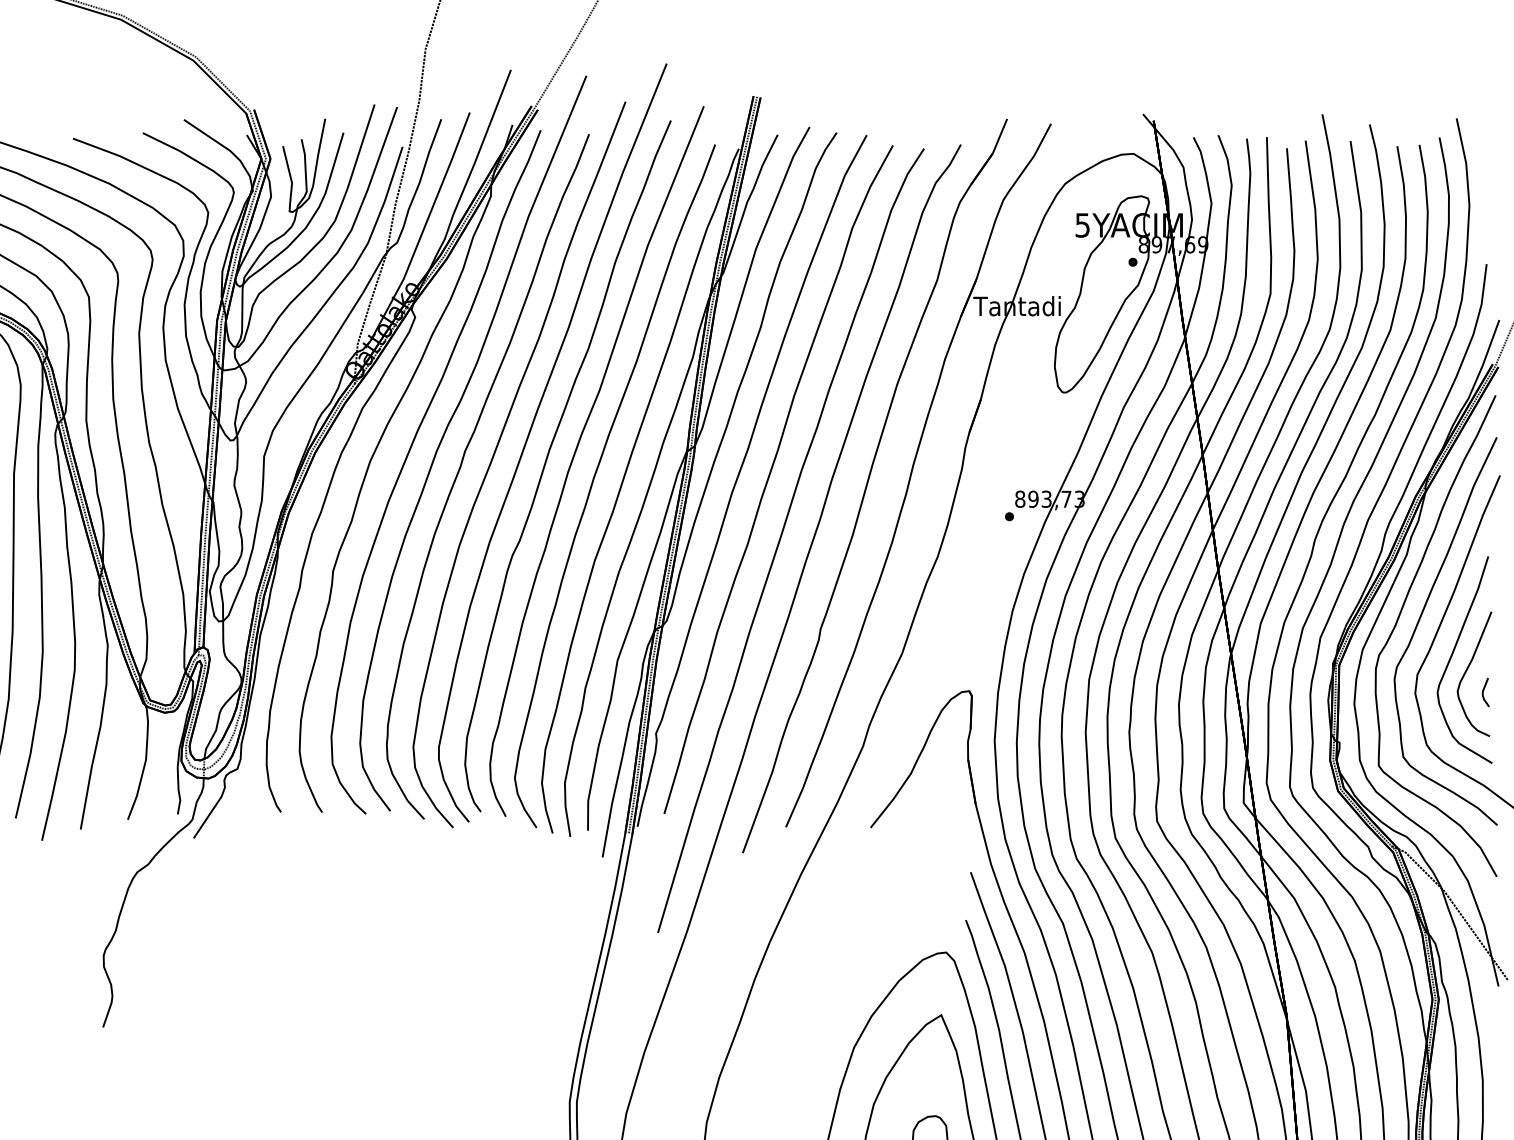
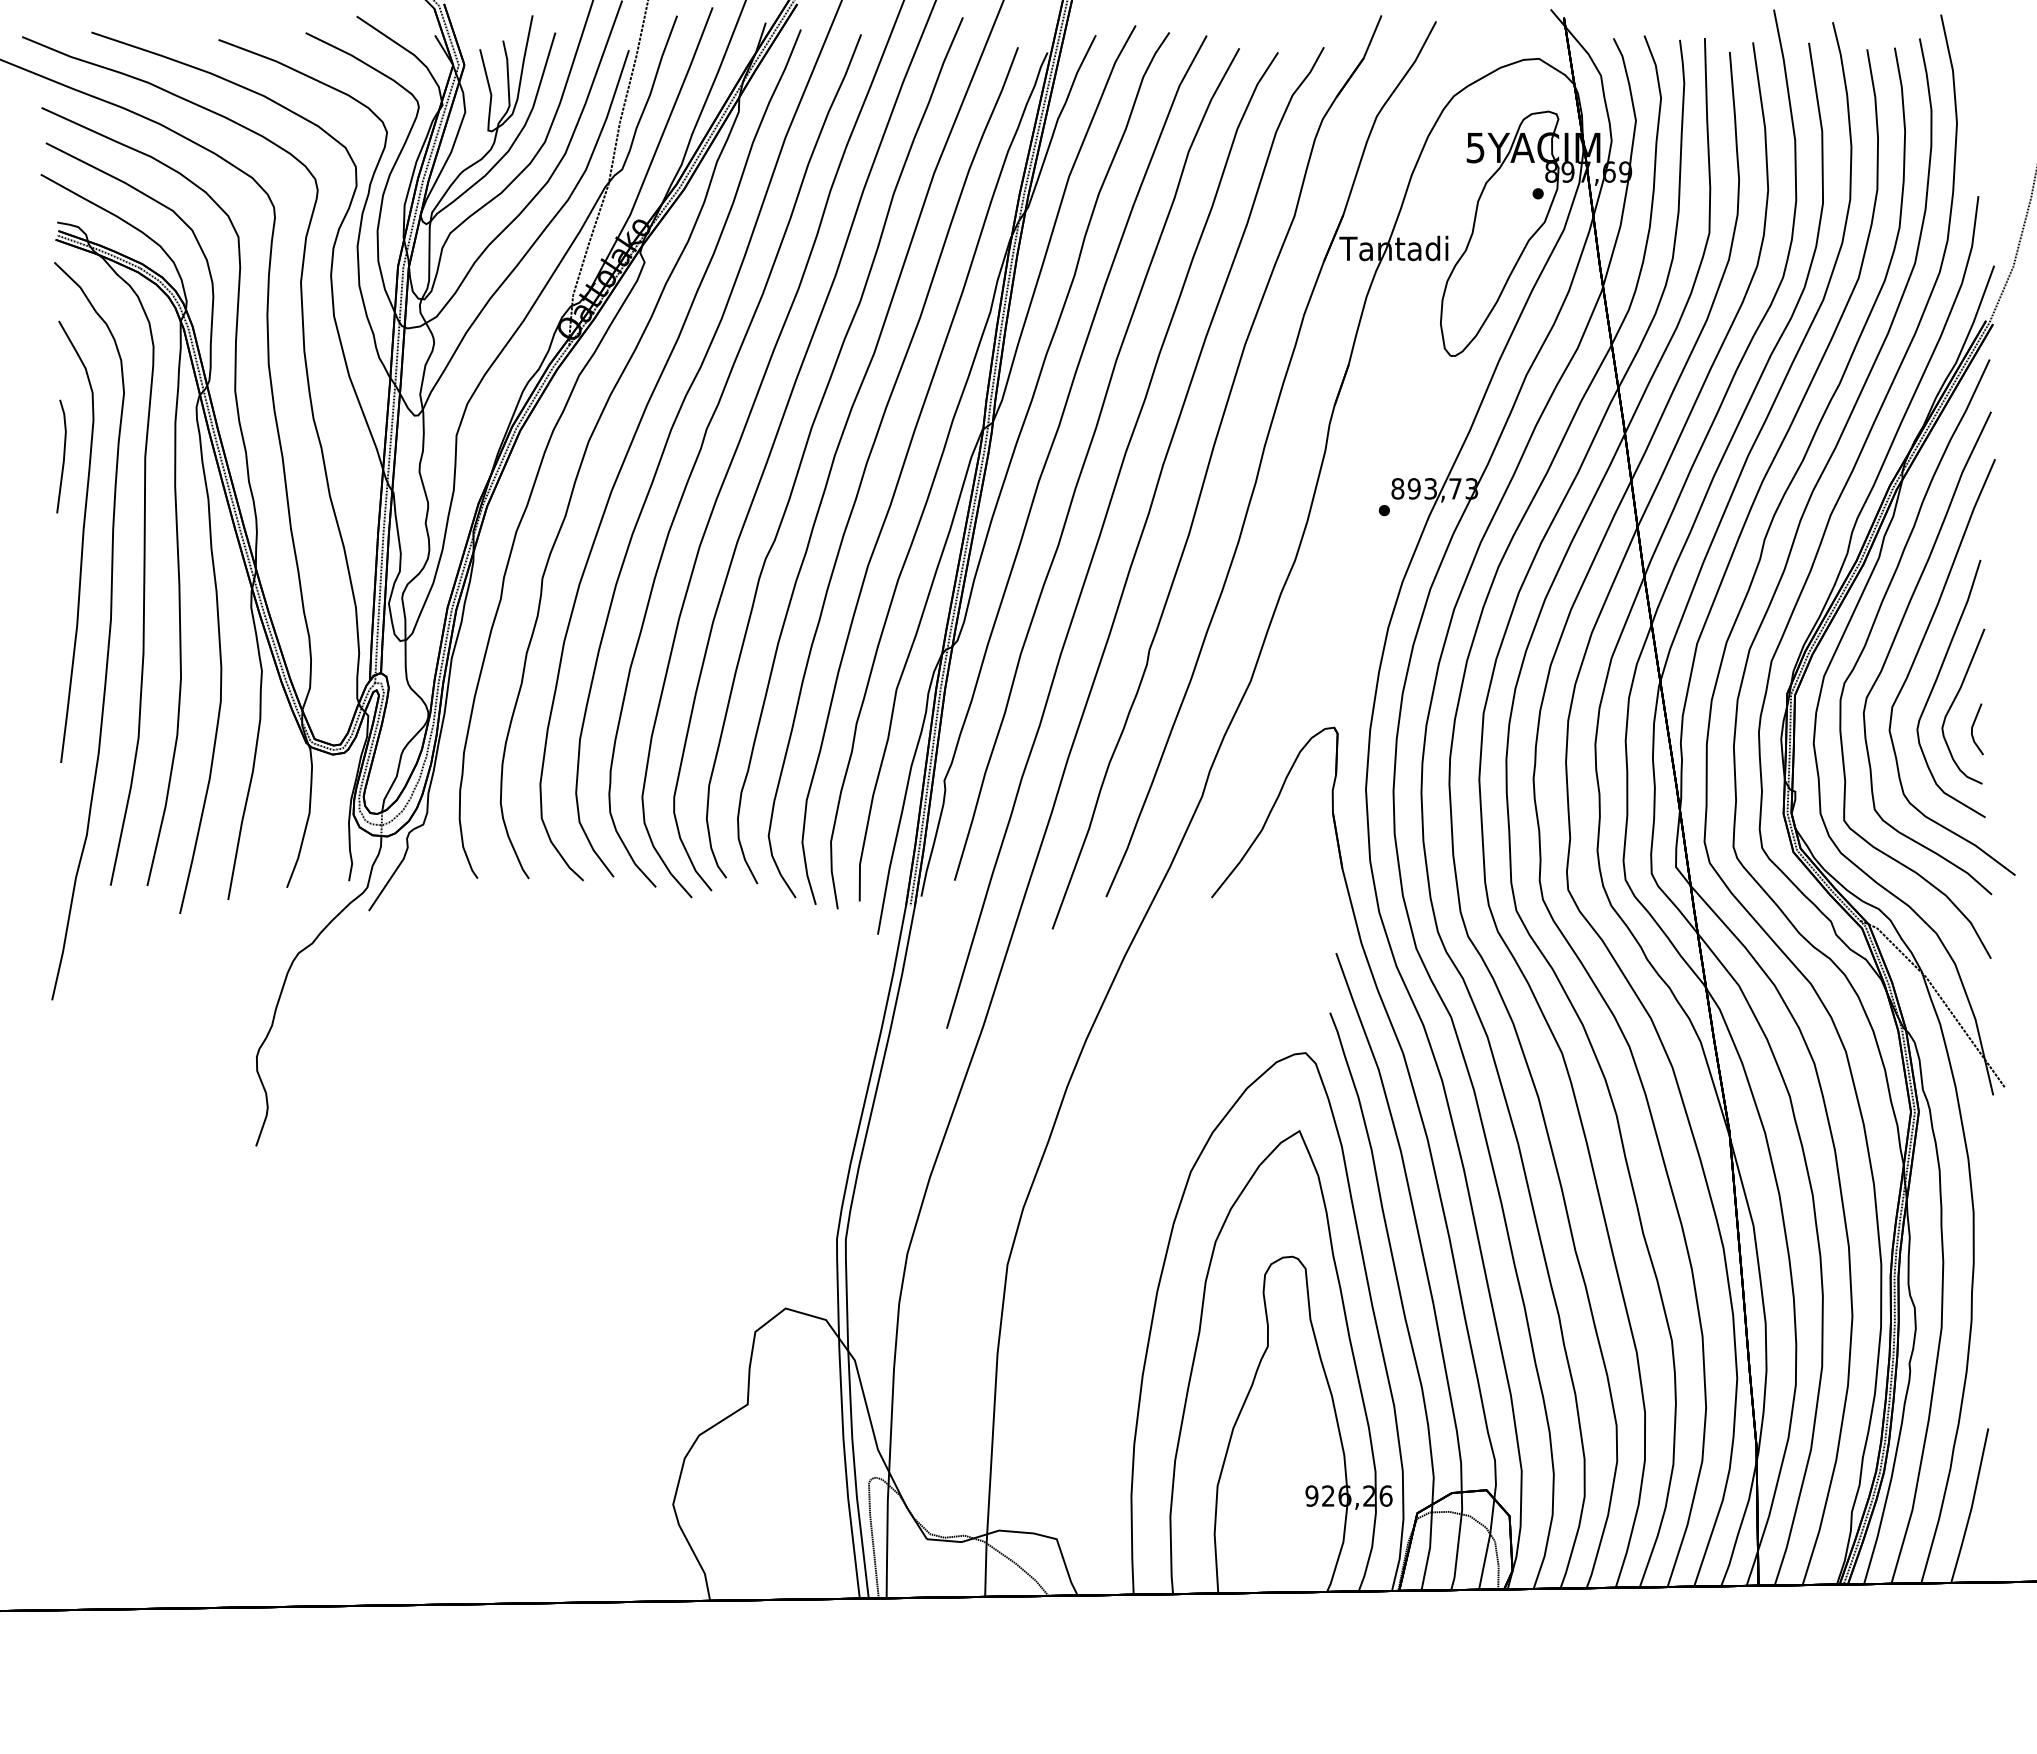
part: (1485, 692) -> (1977, 729), size x1.43

